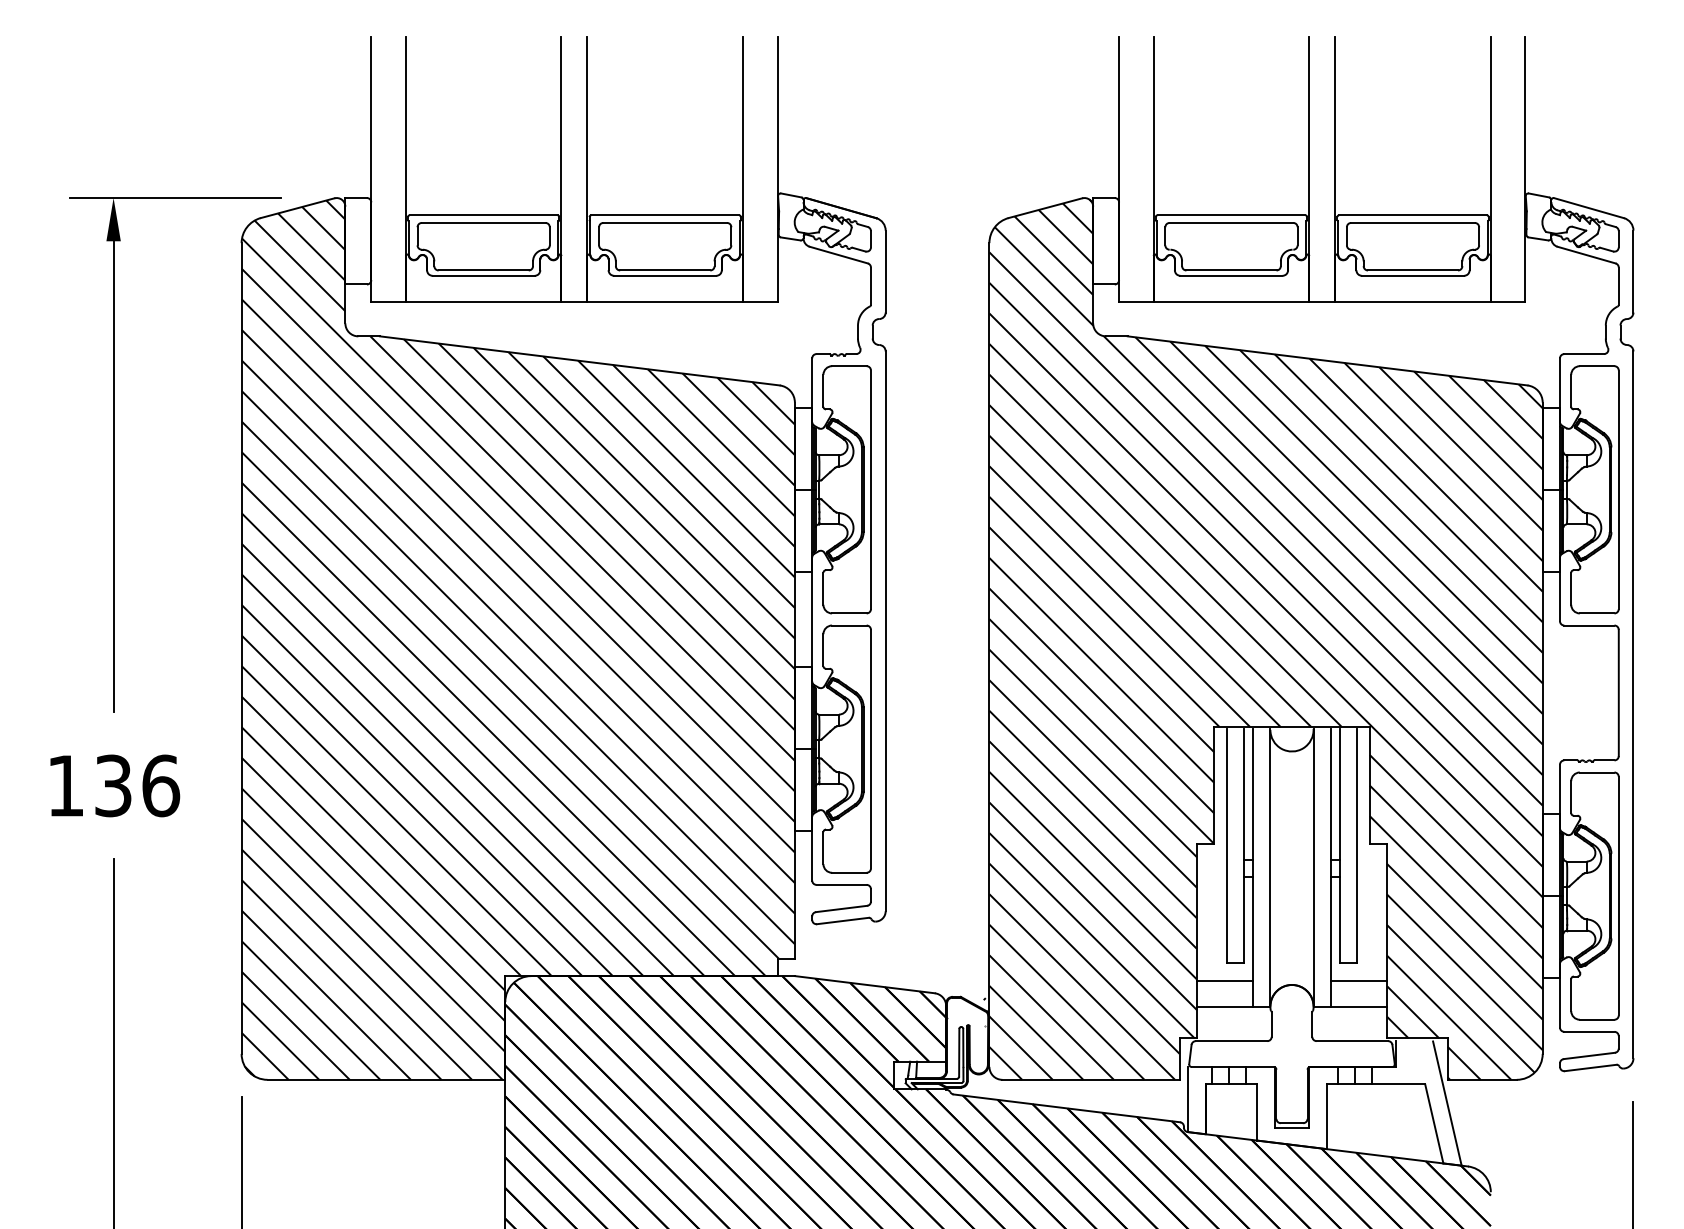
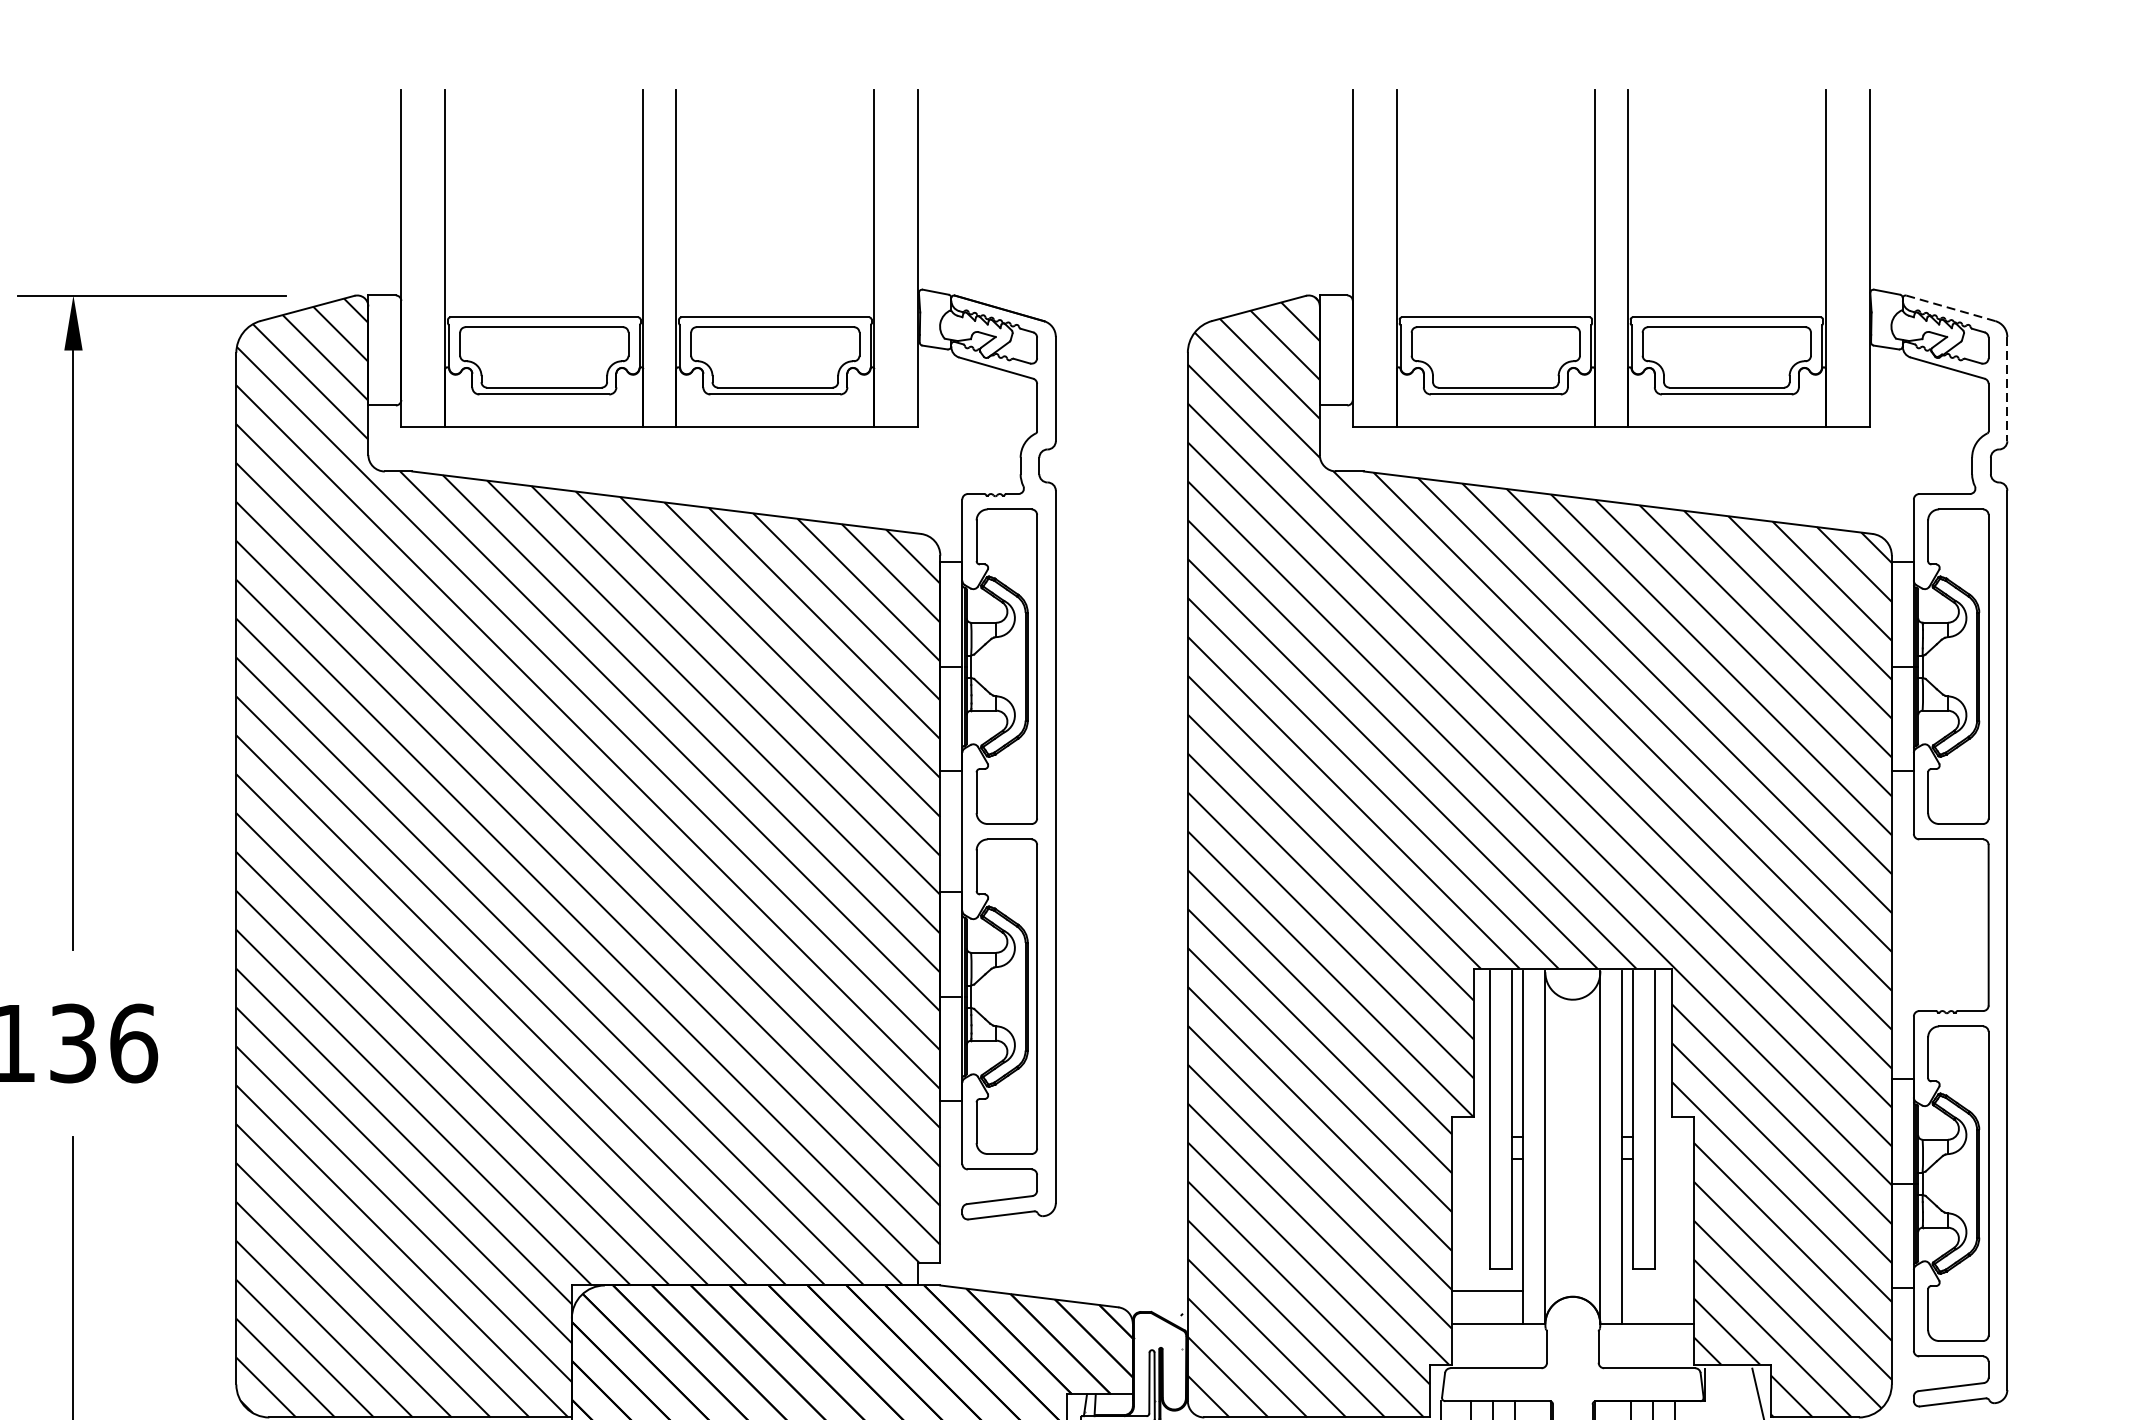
line: (1589, 208) -> (1951, 308), solid -> dashed
line: (1633, 271) -> (2007, 388), solid -> dashed
line: (1358, 980) -> (1657, 1291), removed

